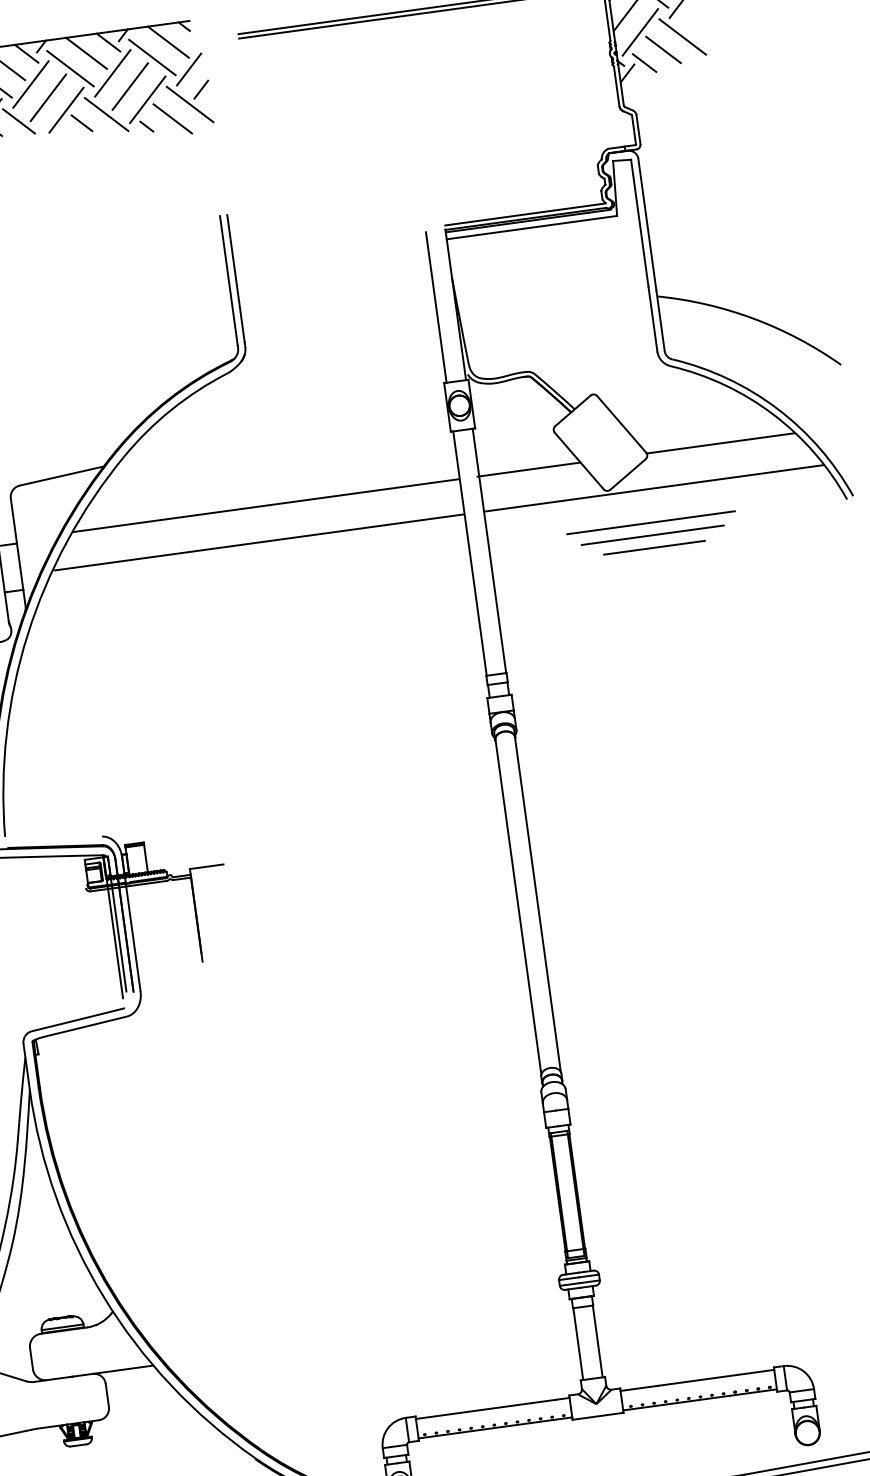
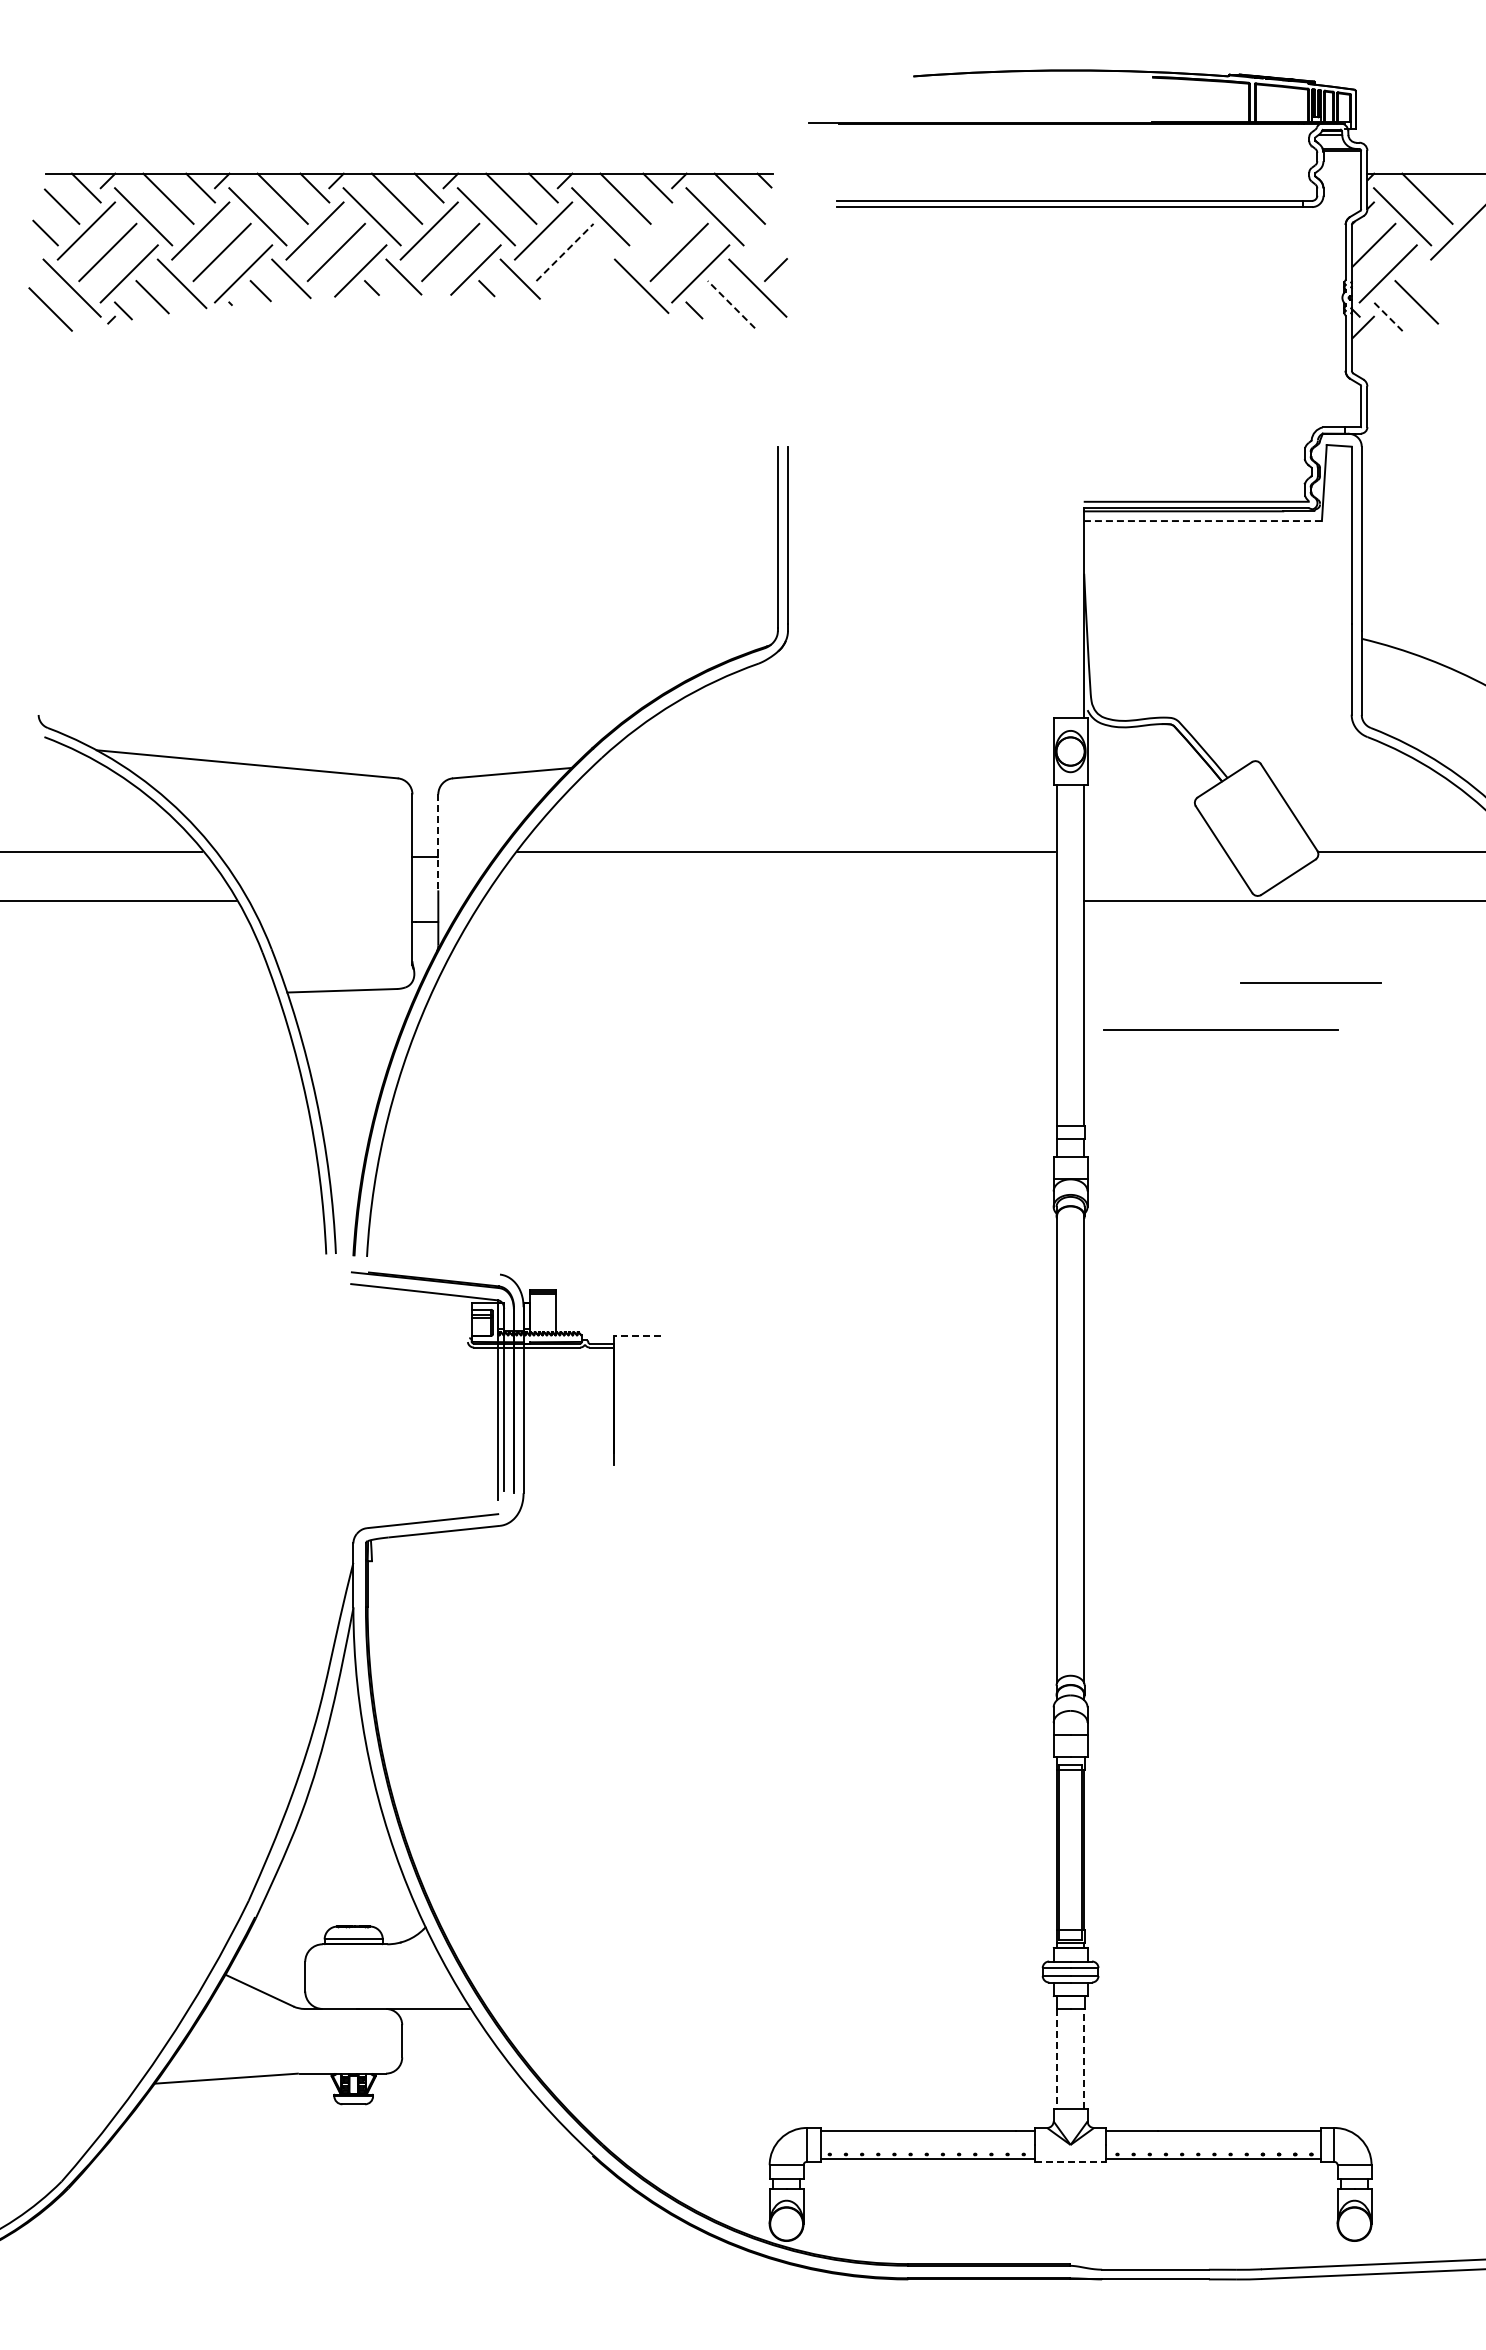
line: (682, 36) -> (1444, 287), removed
line: (644, 62) -> (1387, 316), solid -> dashed
line: (188, 69) -> (762, 239), removed
line: (112, 72) -> (657, 230), removed
line: (48, 97) -> (565, 252), solid -> dashed
line: (65, 110) -> (586, 272), removed
line: (172, 118) -> (731, 304), solid -> dashed
line: (81, 123) -> (605, 293), removed
line: (532, 227) -> (1203, 521), solid -> dashed
line: (436, 307) -> (1057, 612), removed
line: (528, 469) -> (1153, 852), removed
line: (650, 522) -> (1220, 1029), moved
line: (15, 532) -> (438, 842), solid -> dashed
line: (652, 535) -> (1310, 965), removed
line: (258, 542) -> (769, 901), removed
line: (206, 866) -> (637, 1335), solid -> dashed
line: (597, 1340) -> (1084, 2058), solid -> dashed
line: (578, 1344) -> (1057, 2059), solid -> dashed
line: (597, 1416) -> (1070, 2161), solid -> dashed

